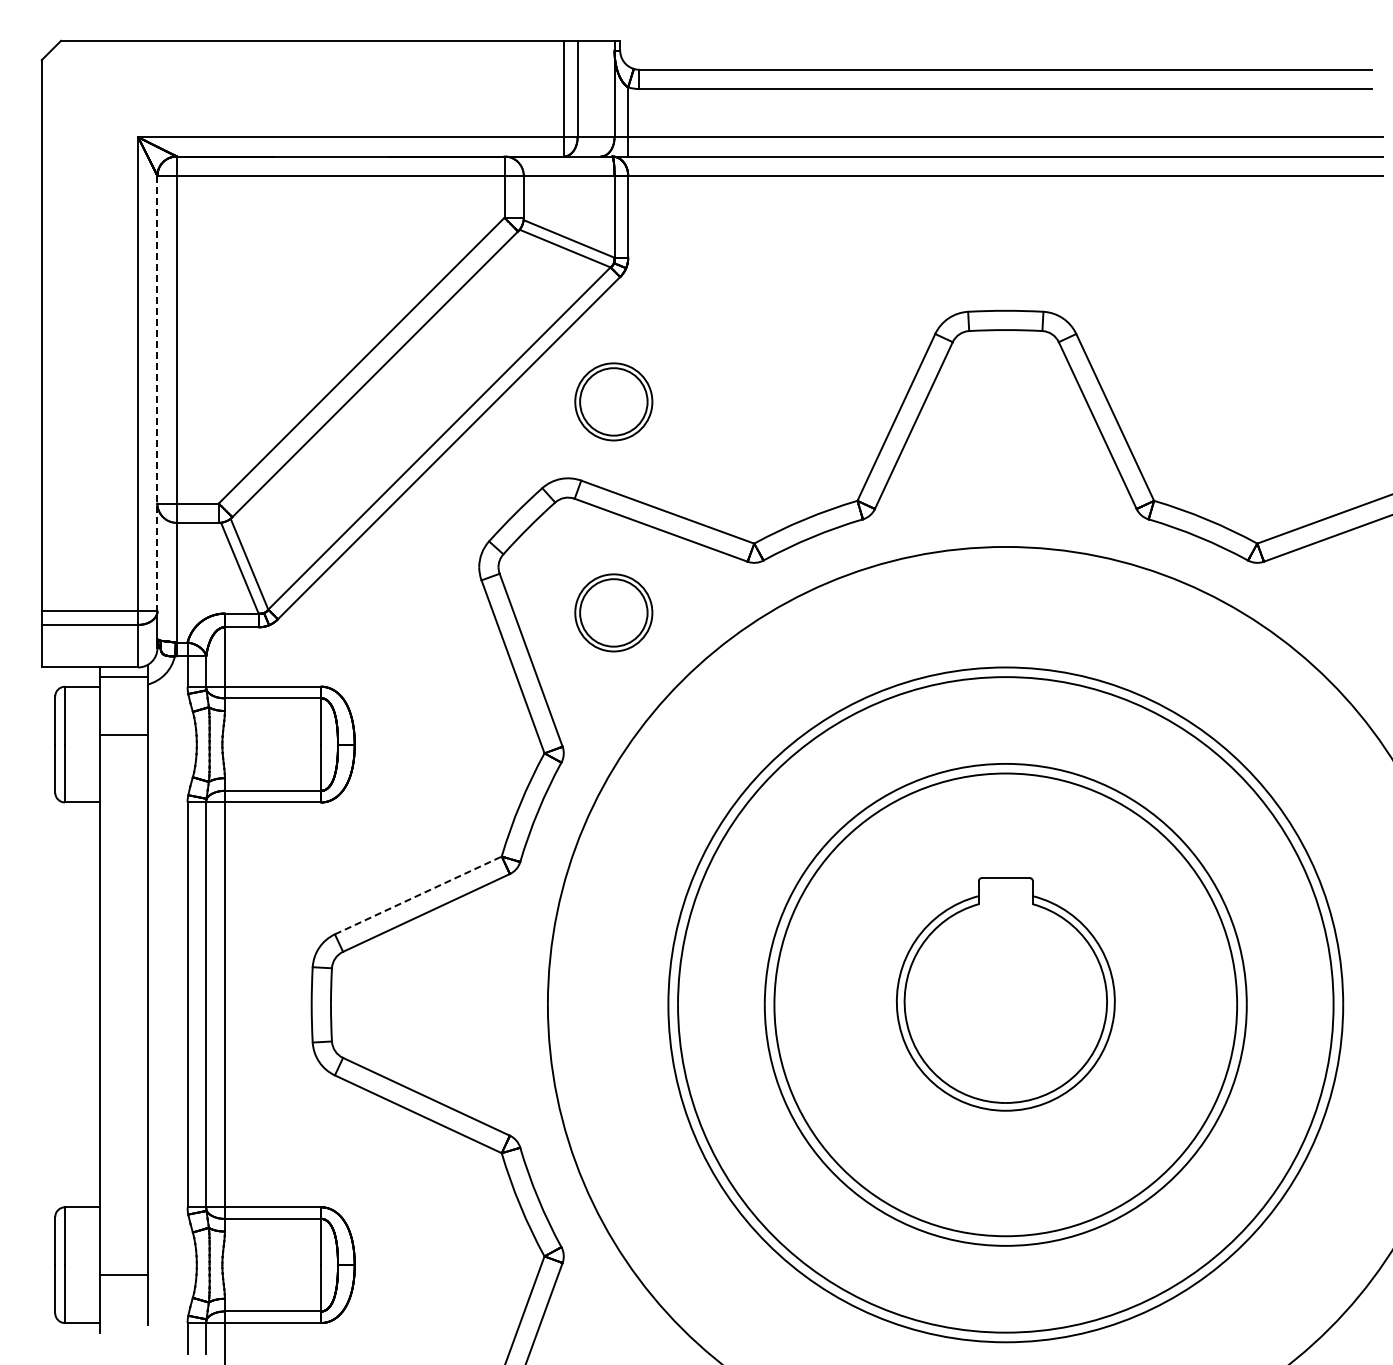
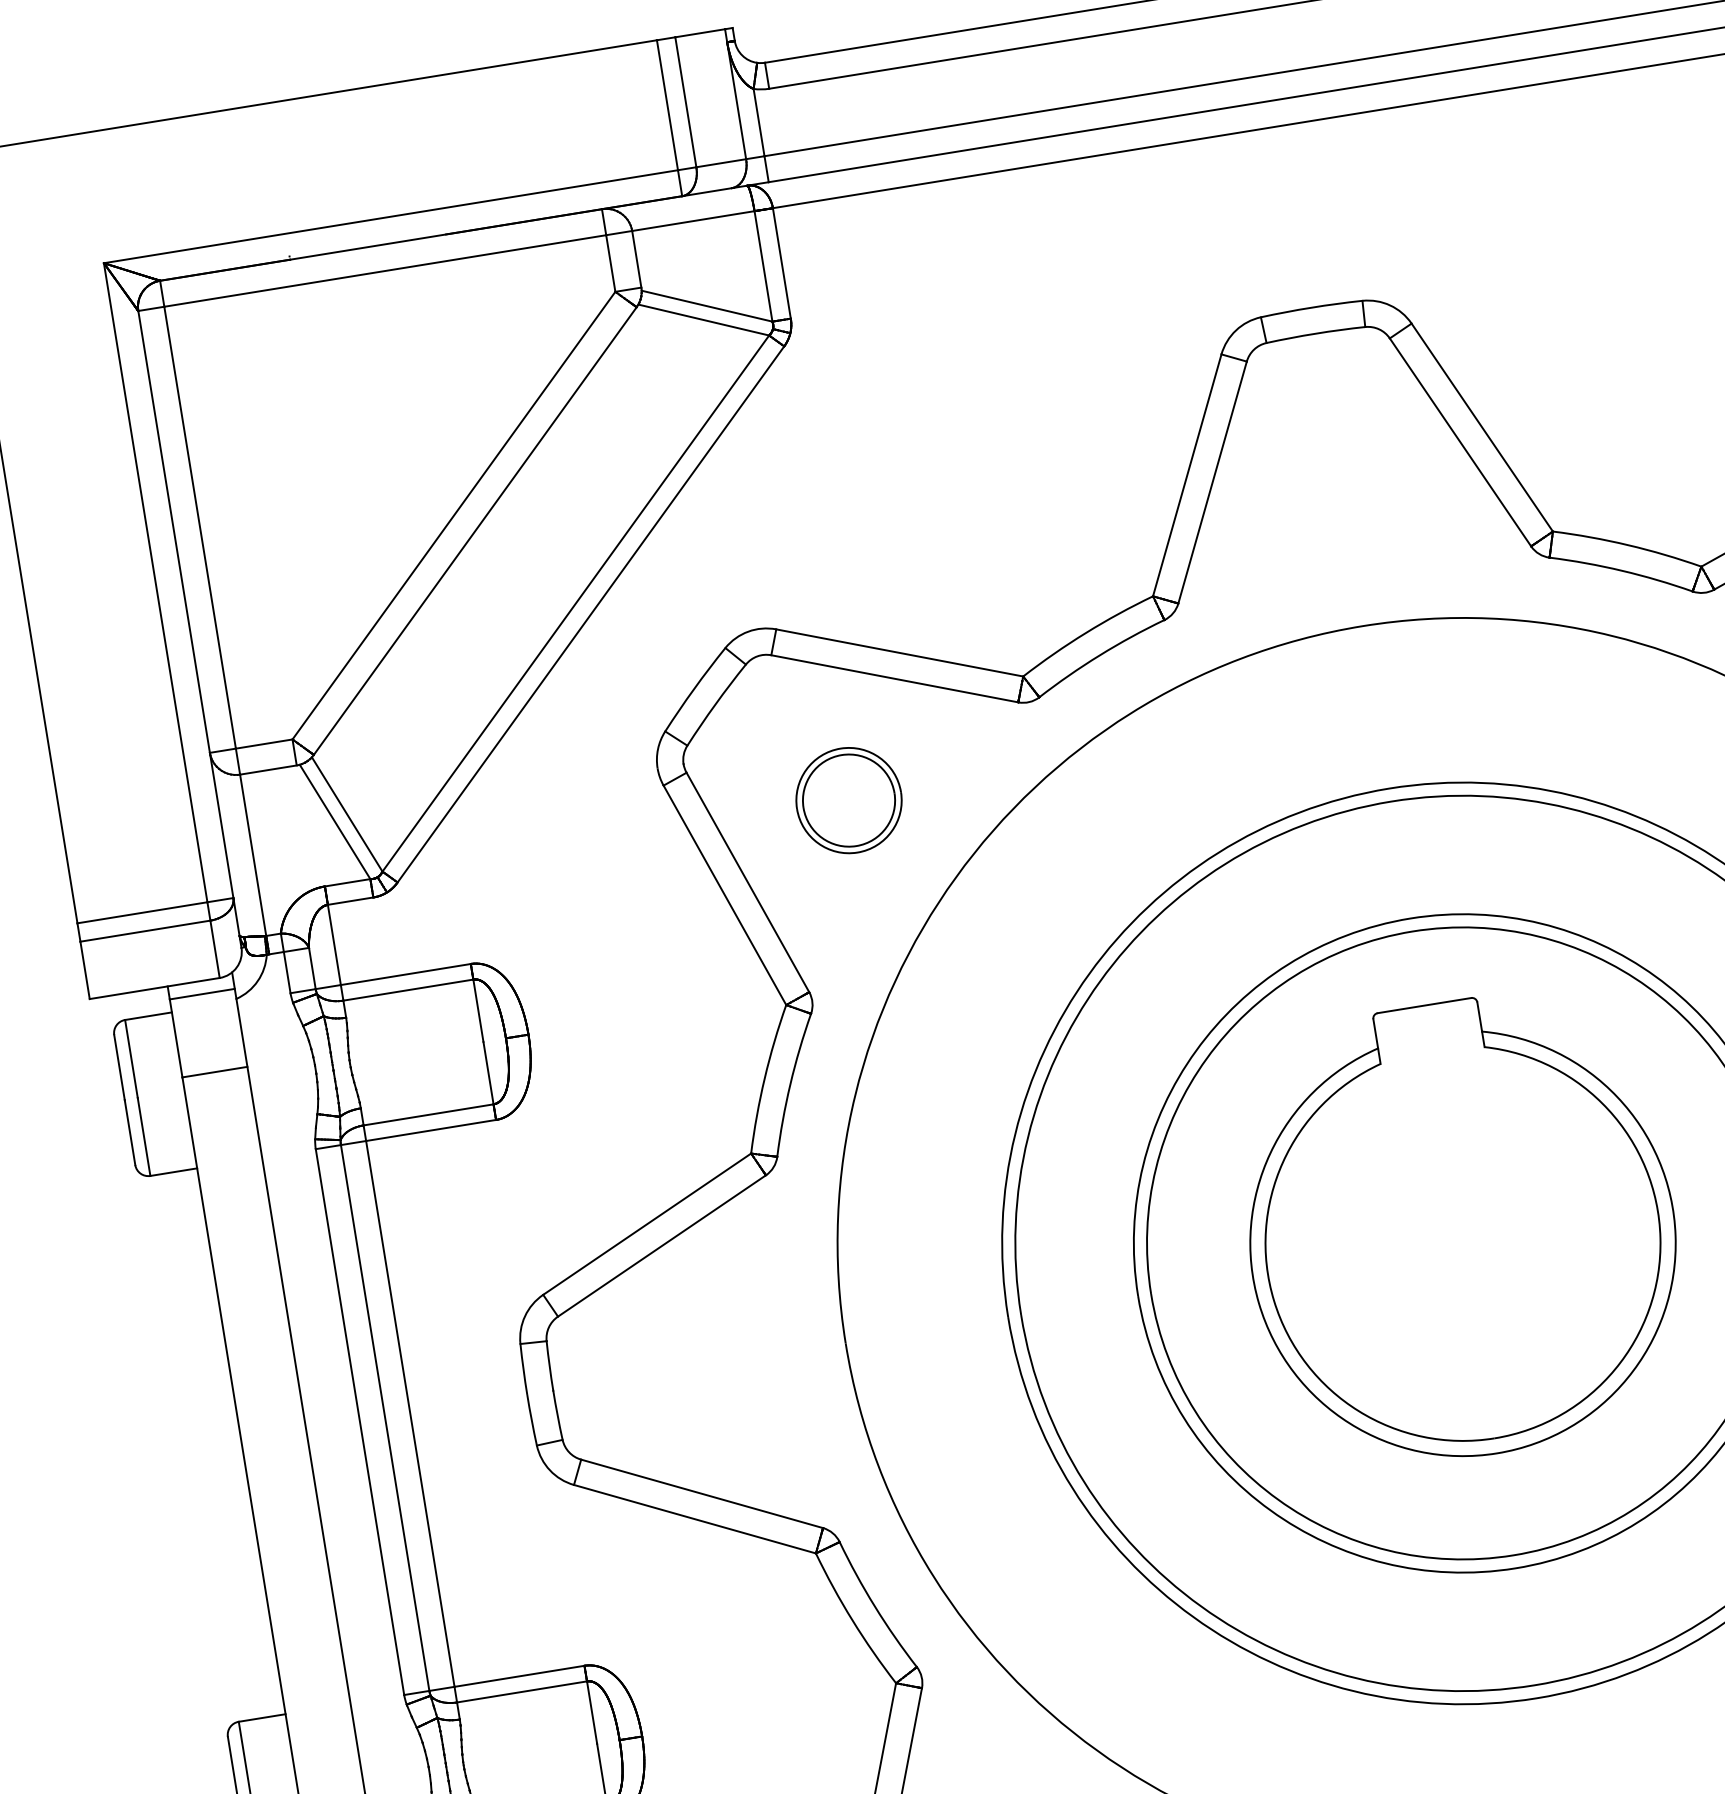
line: (157, 393) -> (185, 604), dashed -> solid
part: (613, 401) -> (802, 515), removed
line: (418, 895) -> (647, 1224), dashed -> solid
part: (1005, 994) -> (1460, 1229), size x1.43

